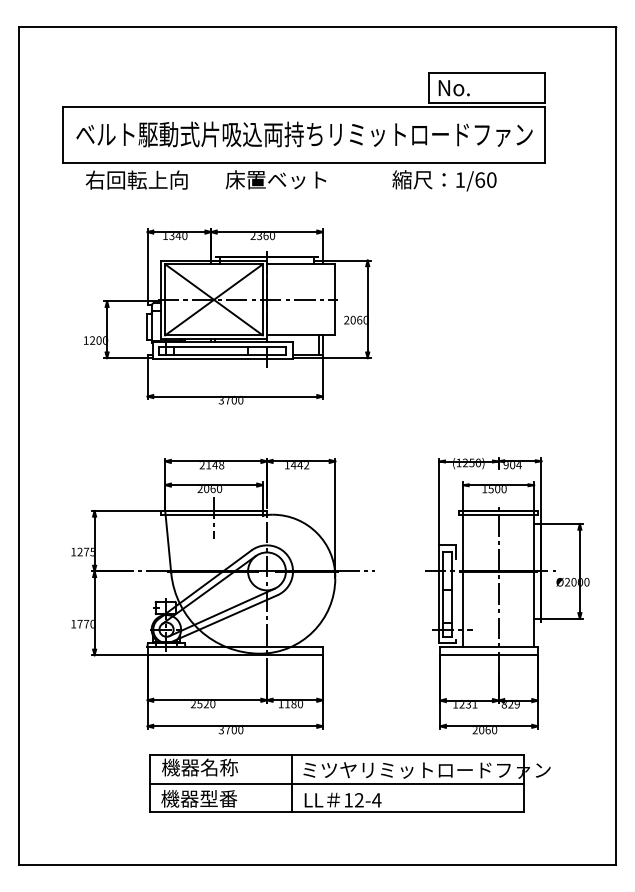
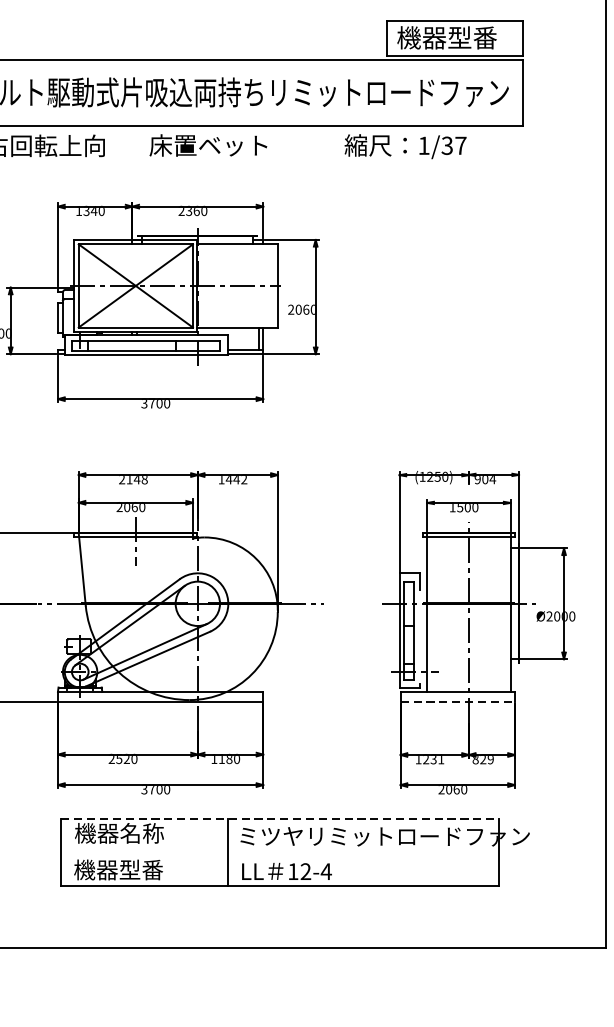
text: (479, 87) -> (446, 37), No. -> 機器型番
text: (485, 179) -> (453, 145), 1/60 -> 1/37
line: (489, 655) -> (458, 702), solid -> dashed
line: (337, 755) -> (280, 819), solid -> dashed
line: (337, 783) -> (280, 852), removed

